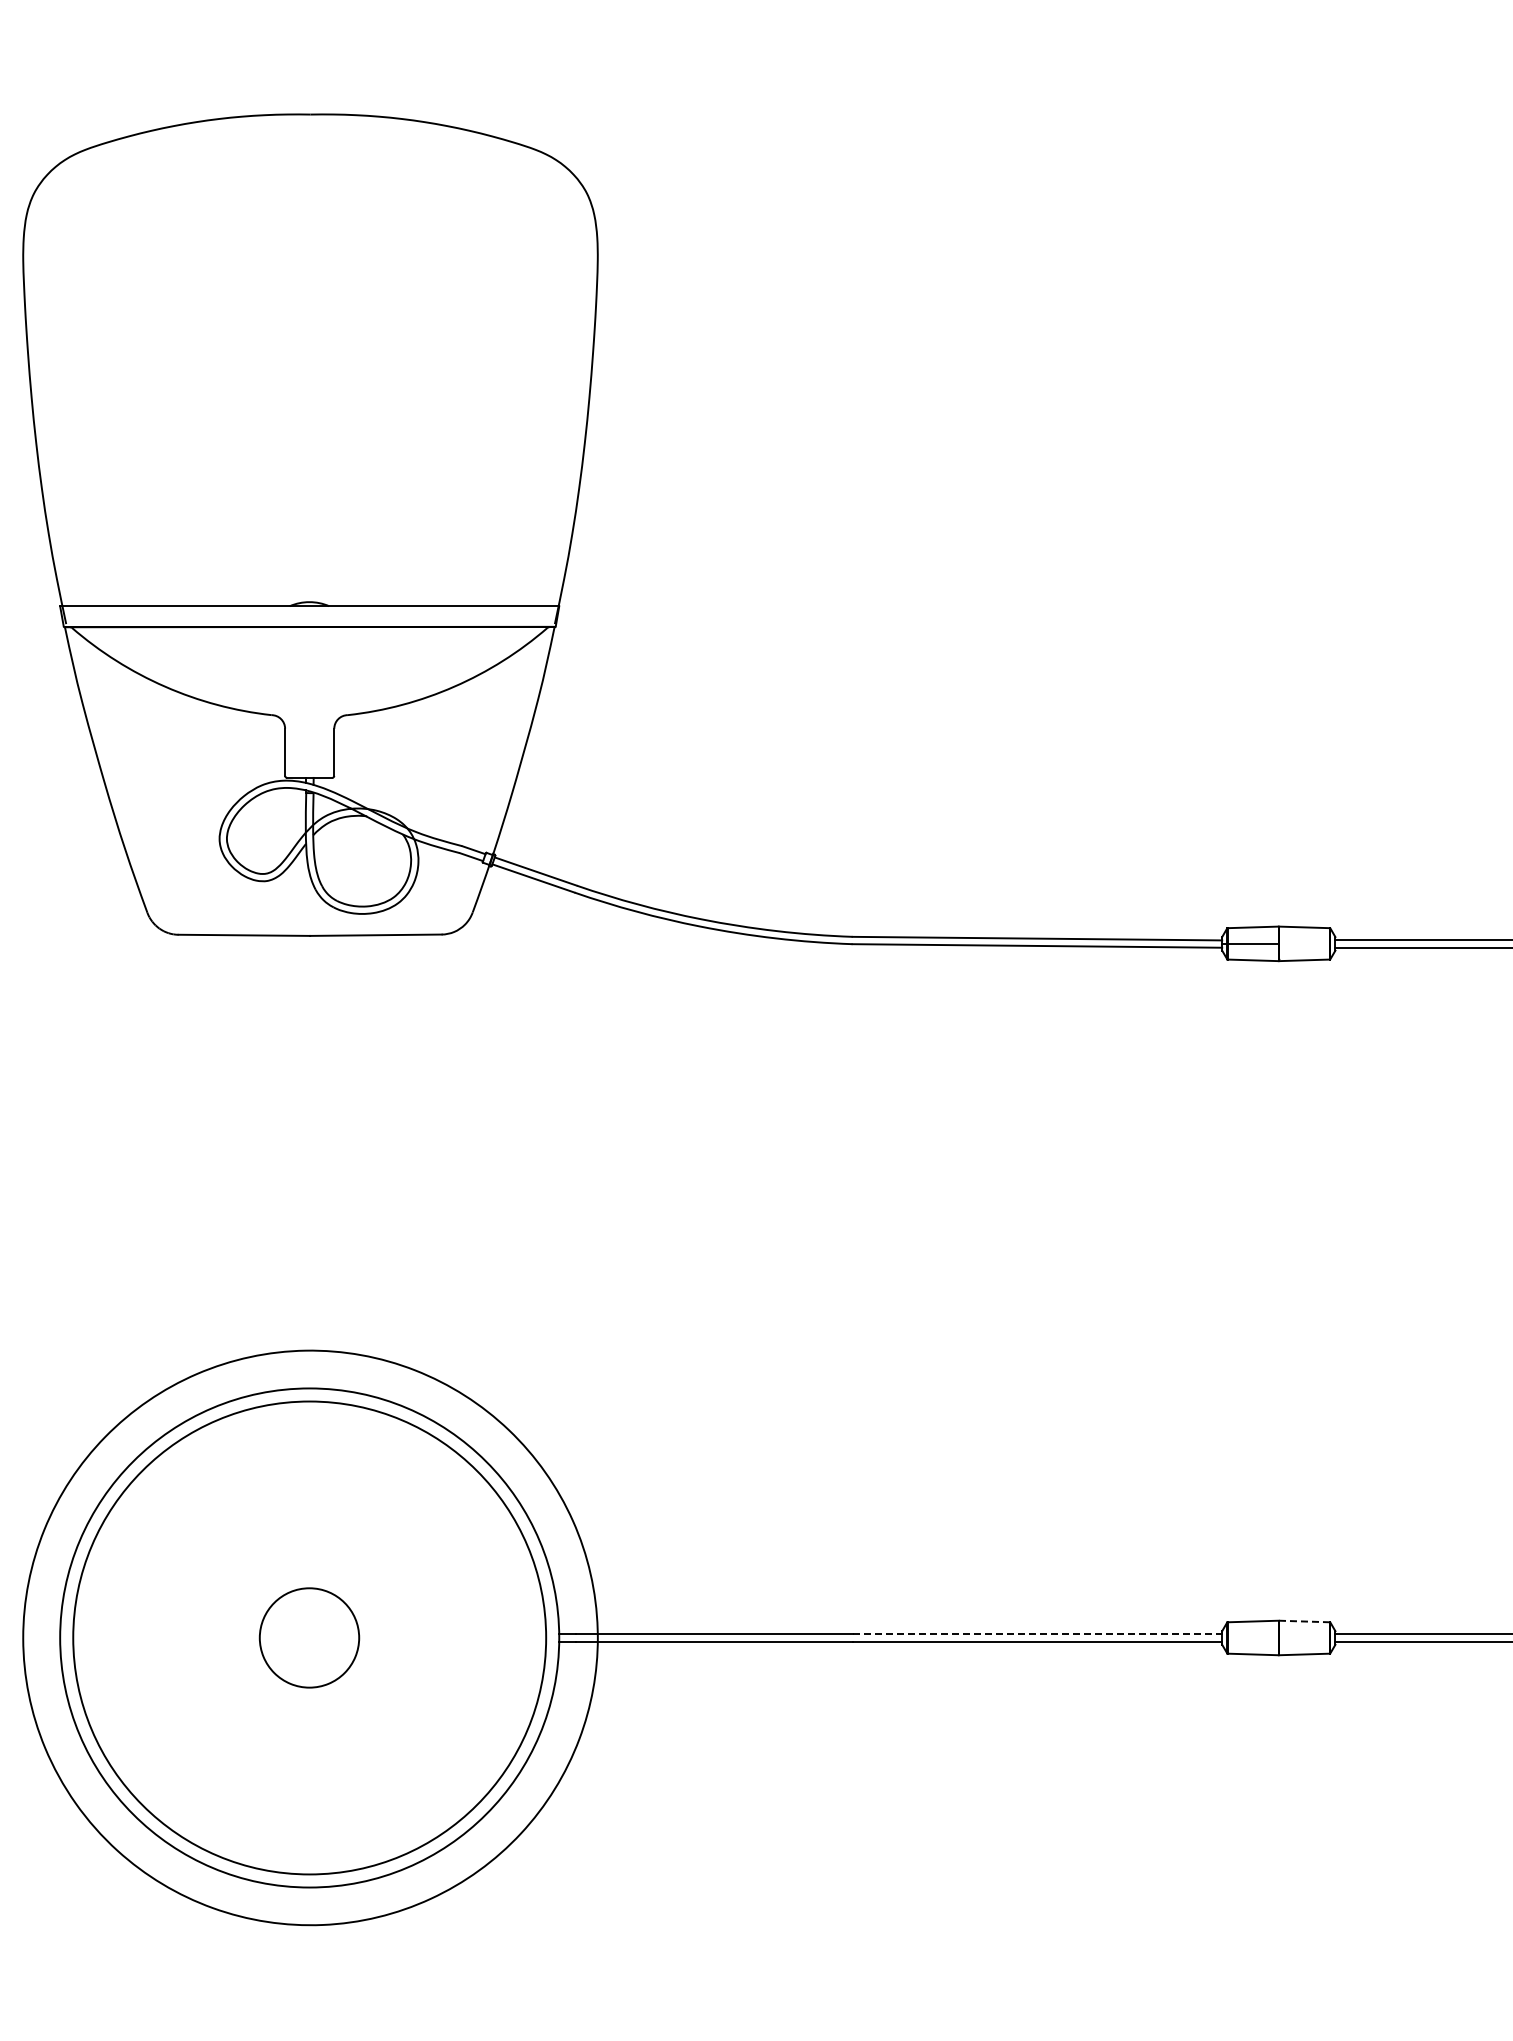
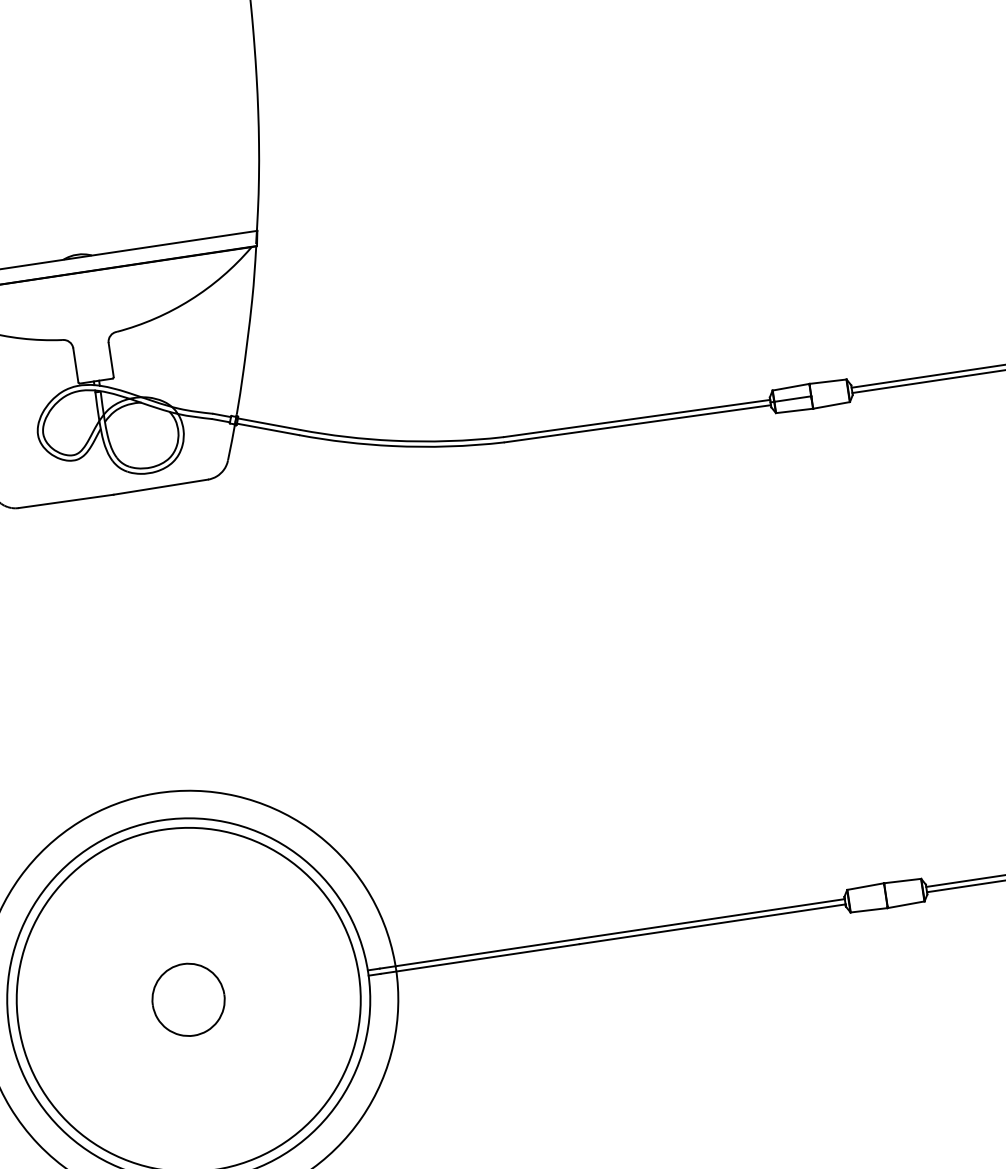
line: (1304, 1621) -> (902, 881), dashed -> solid
line: (1037, 1634) -> (711, 919), dashed -> solid

